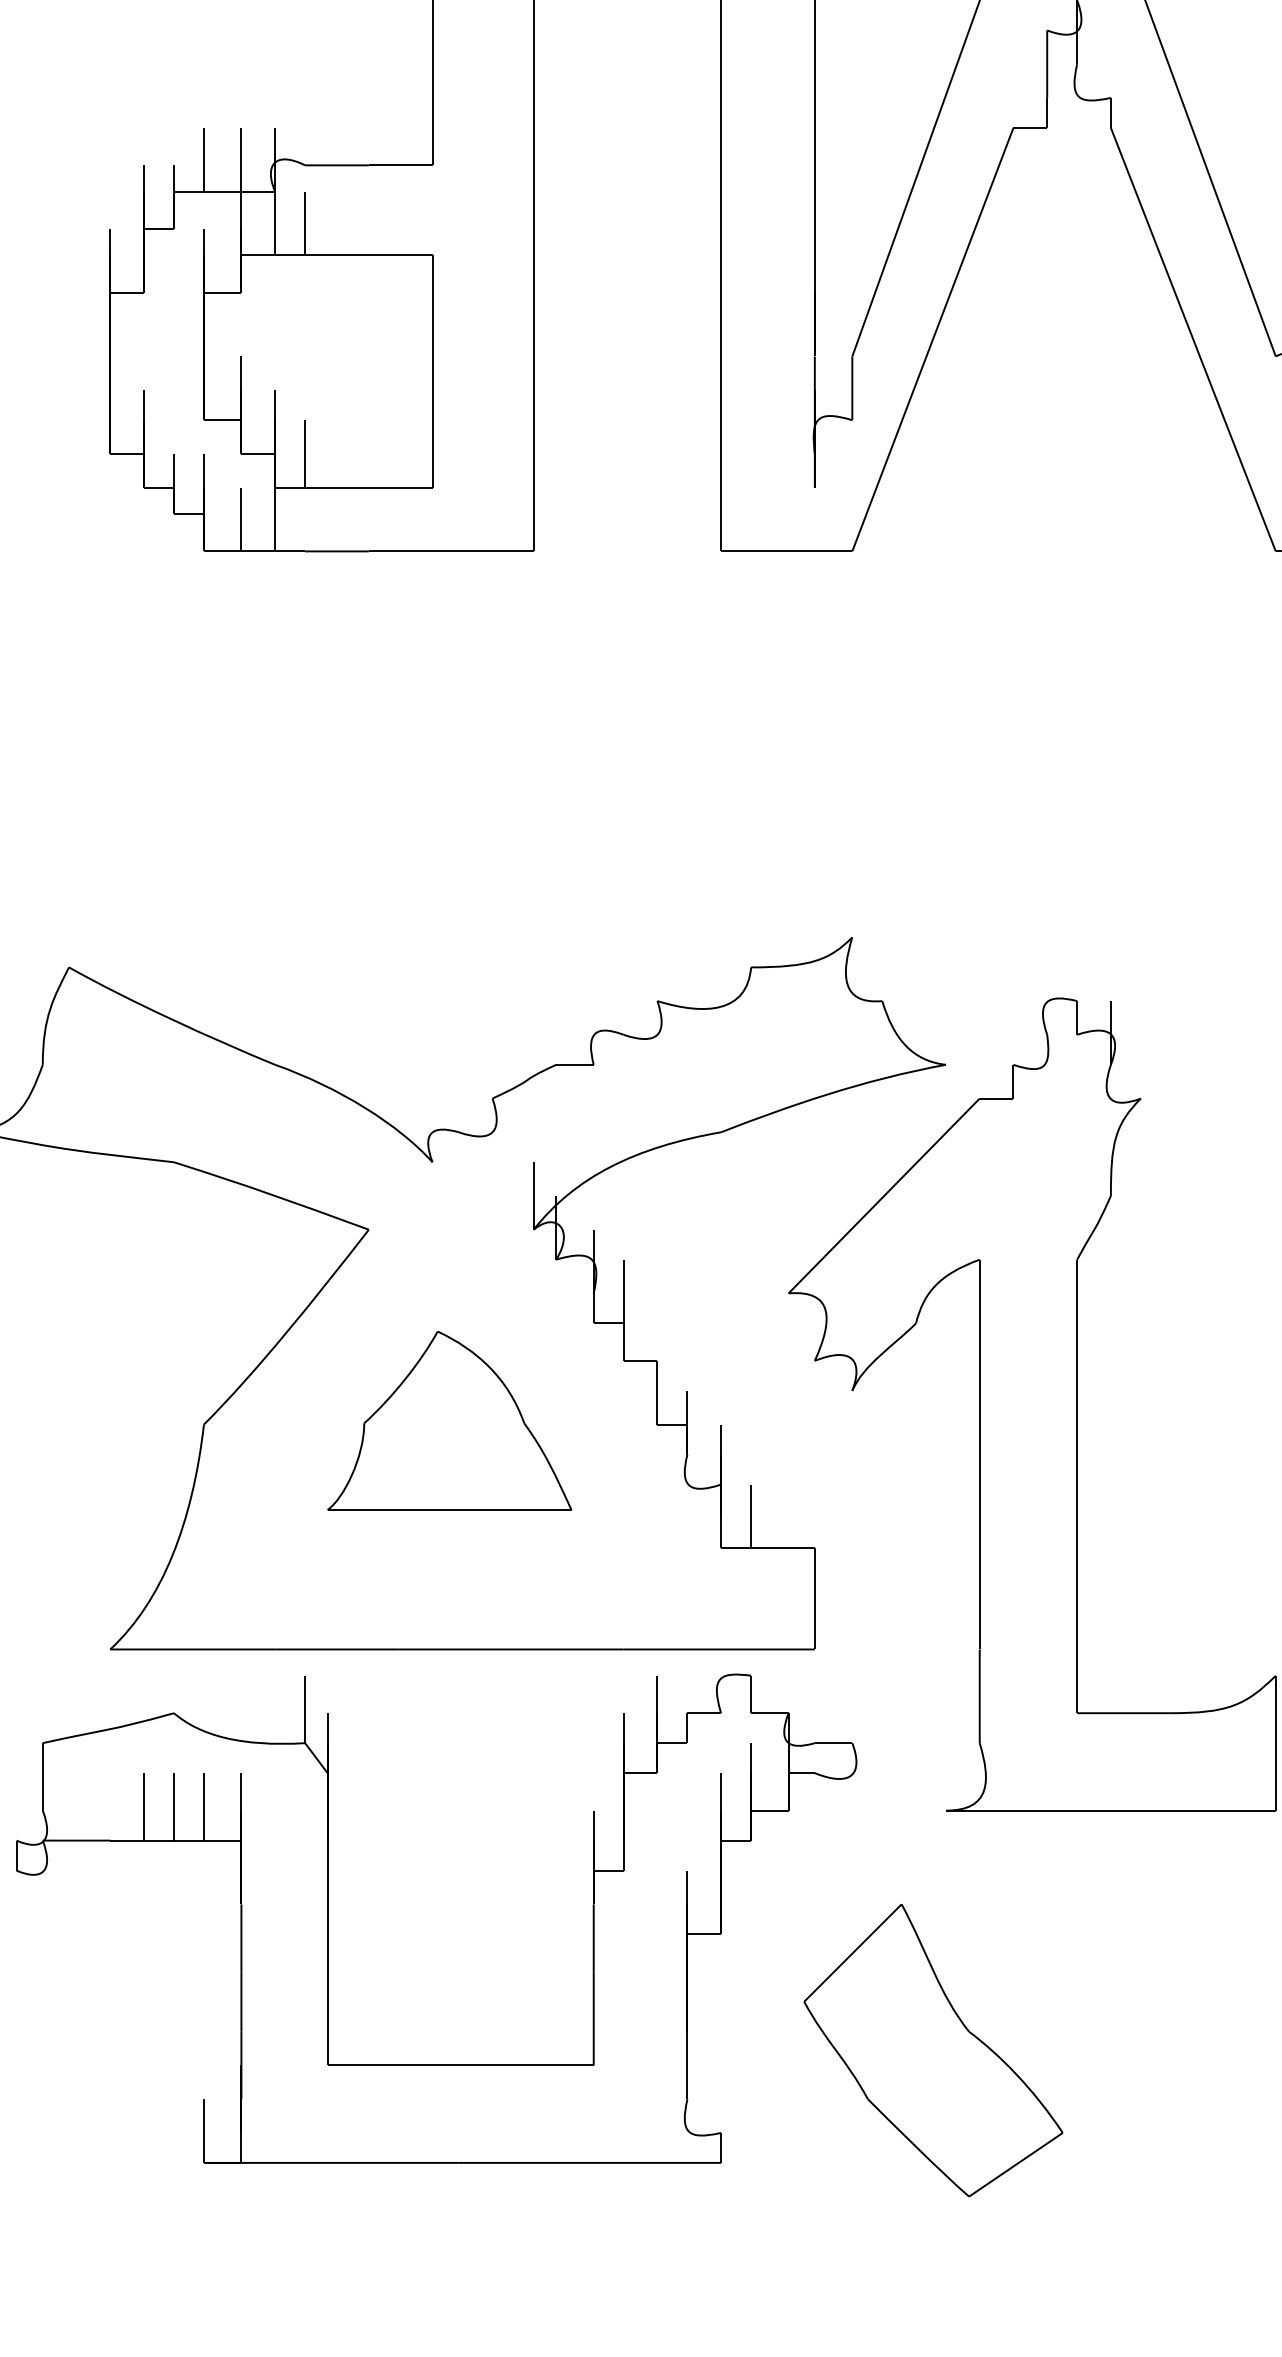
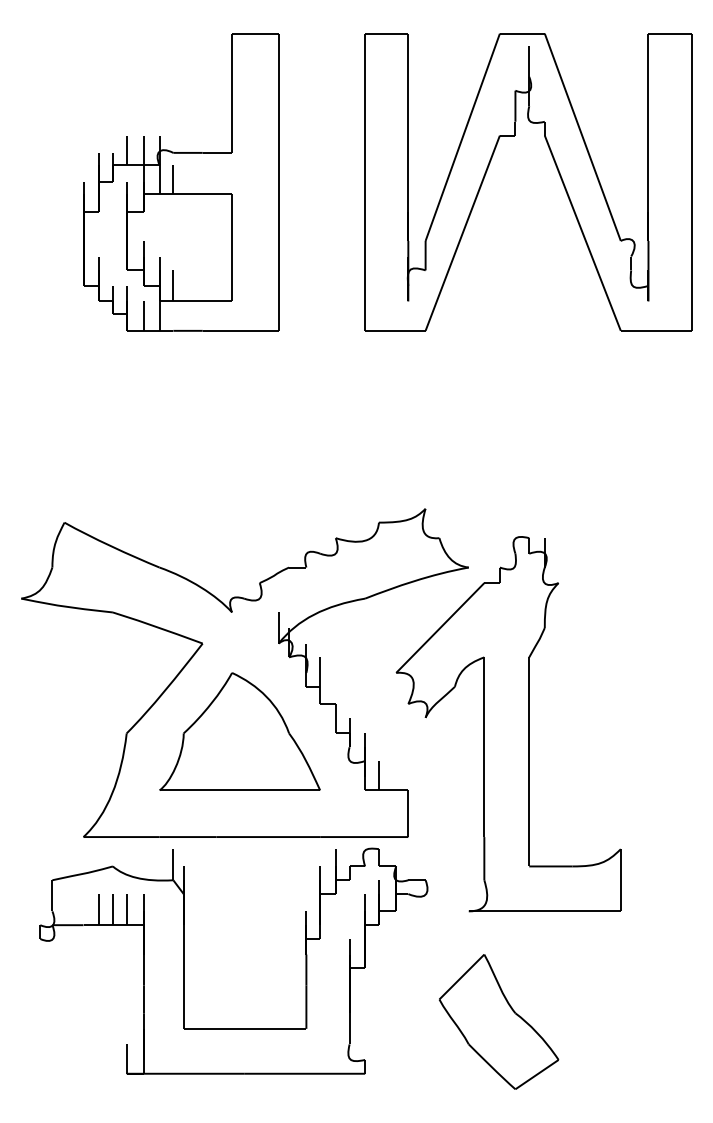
part: (448, 1420) -> (239, 731), size x1.43
part: (932, 2049) -> (498, 1021), moved

